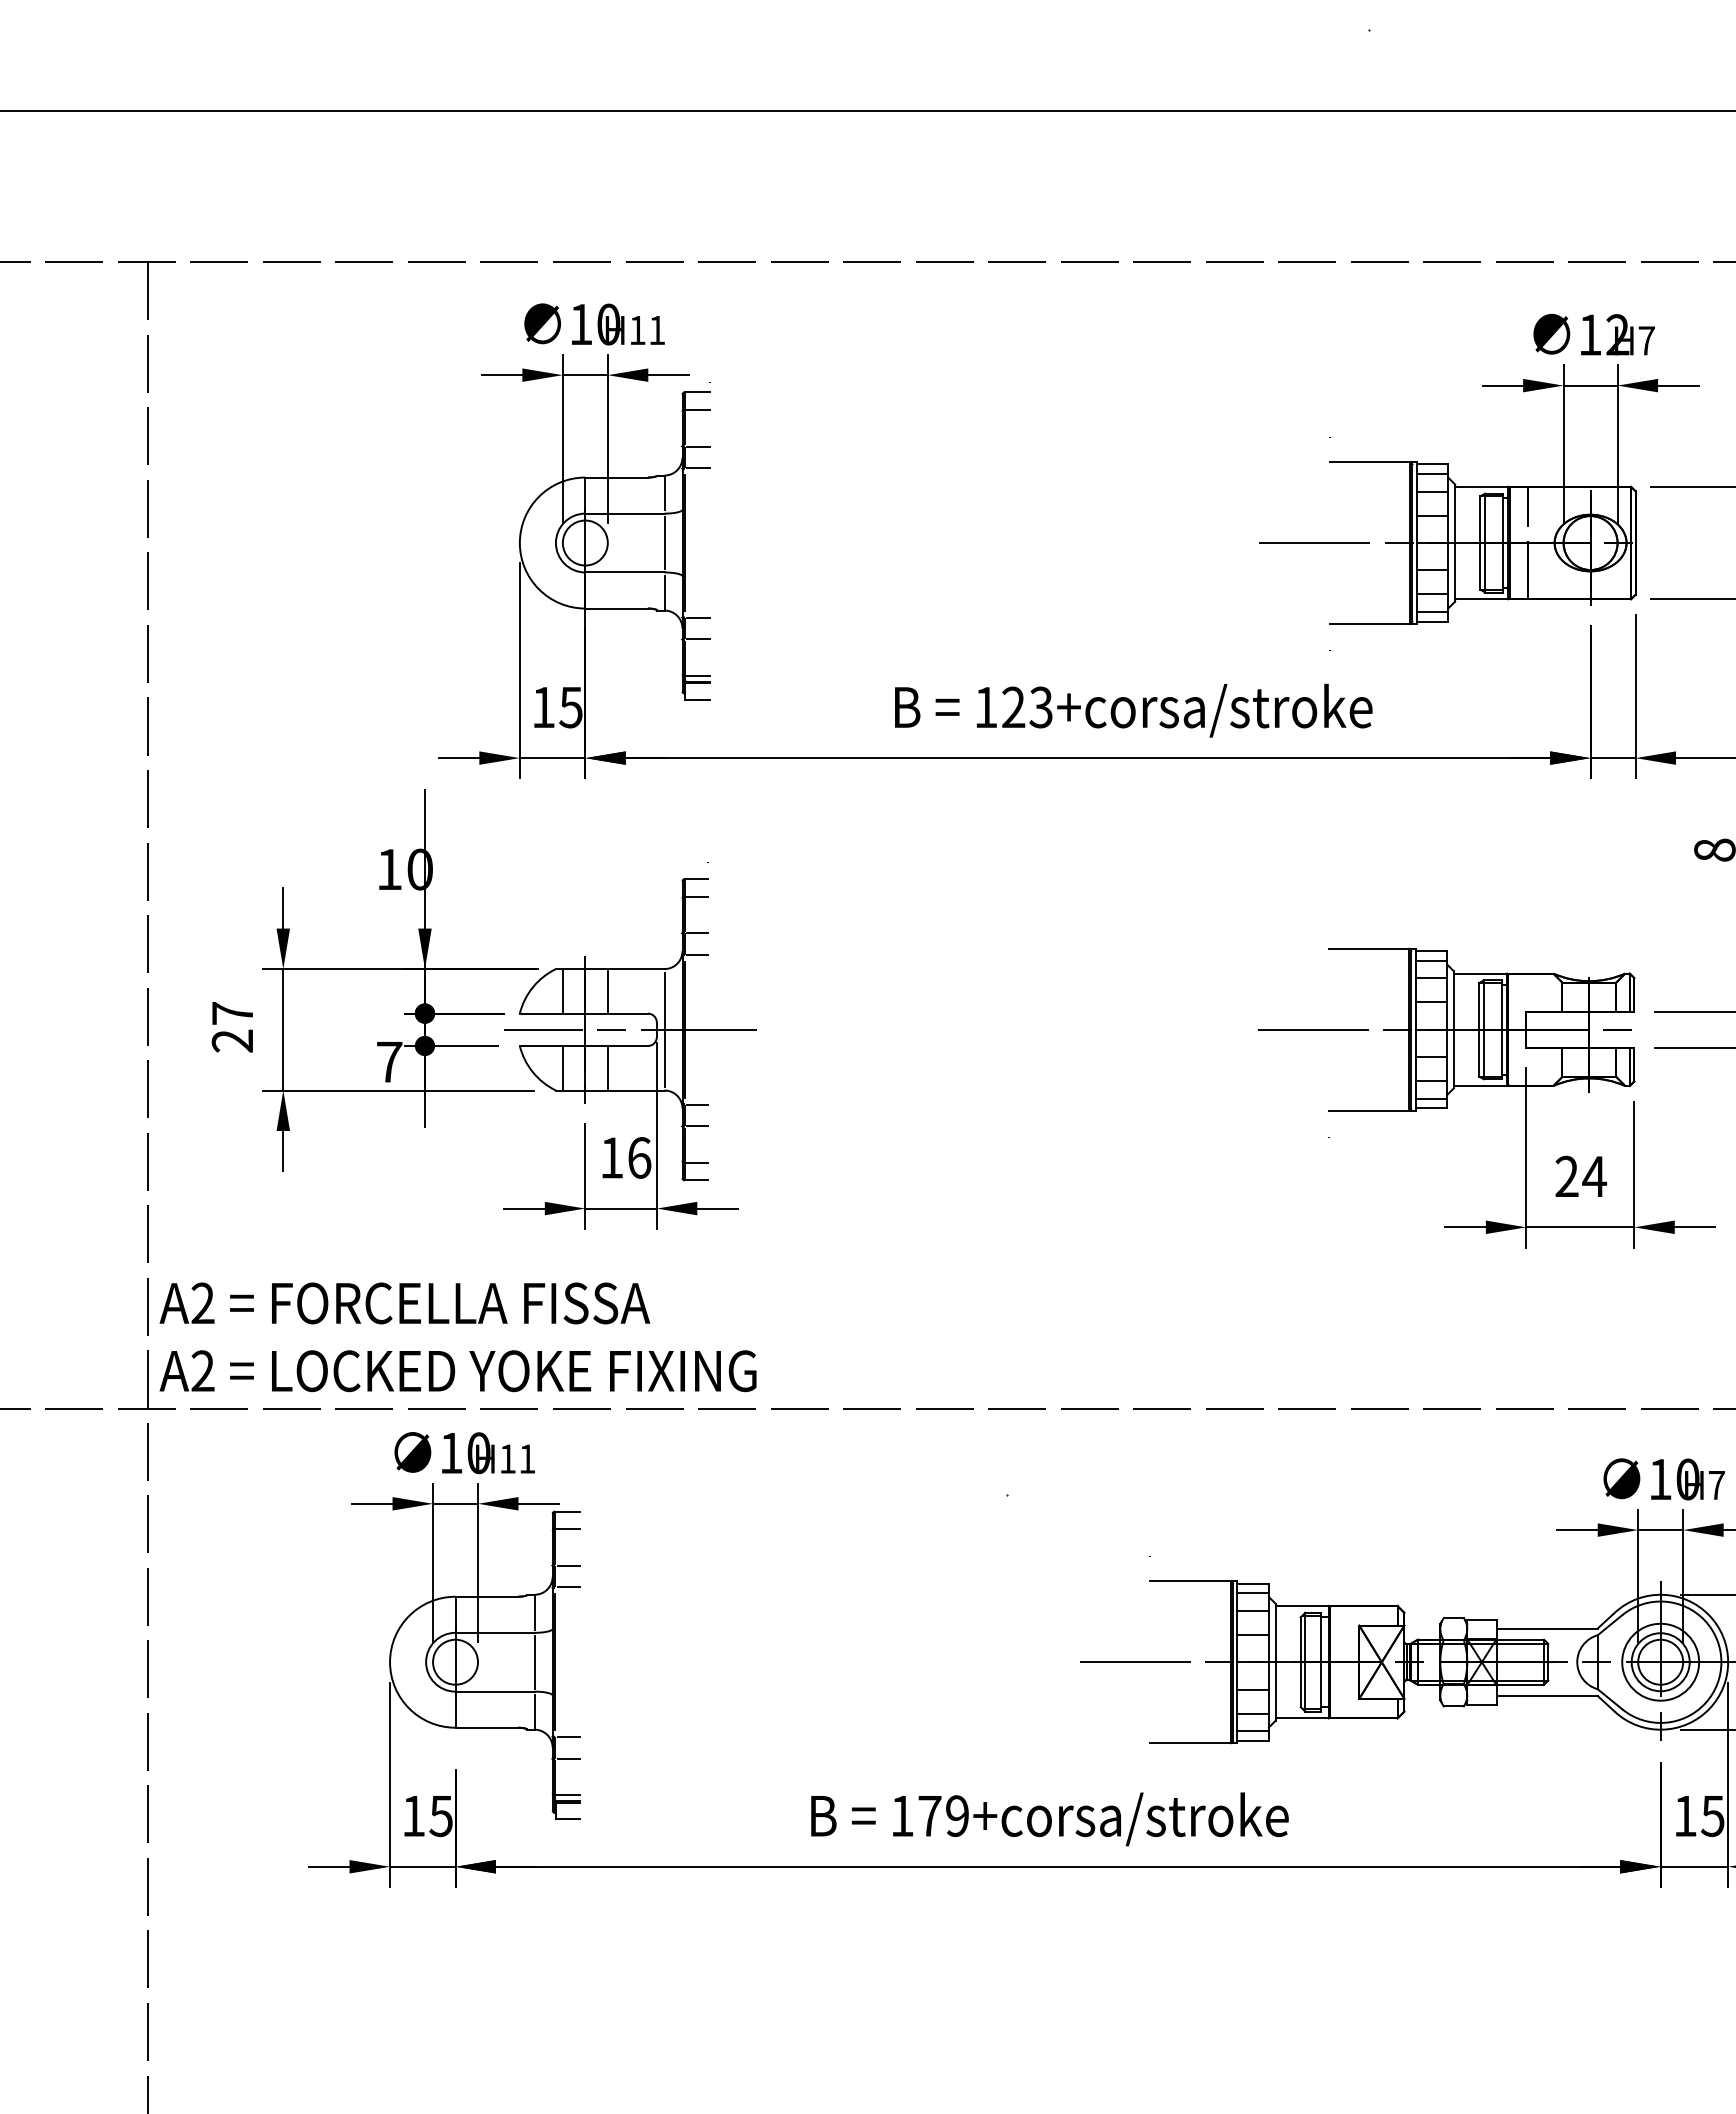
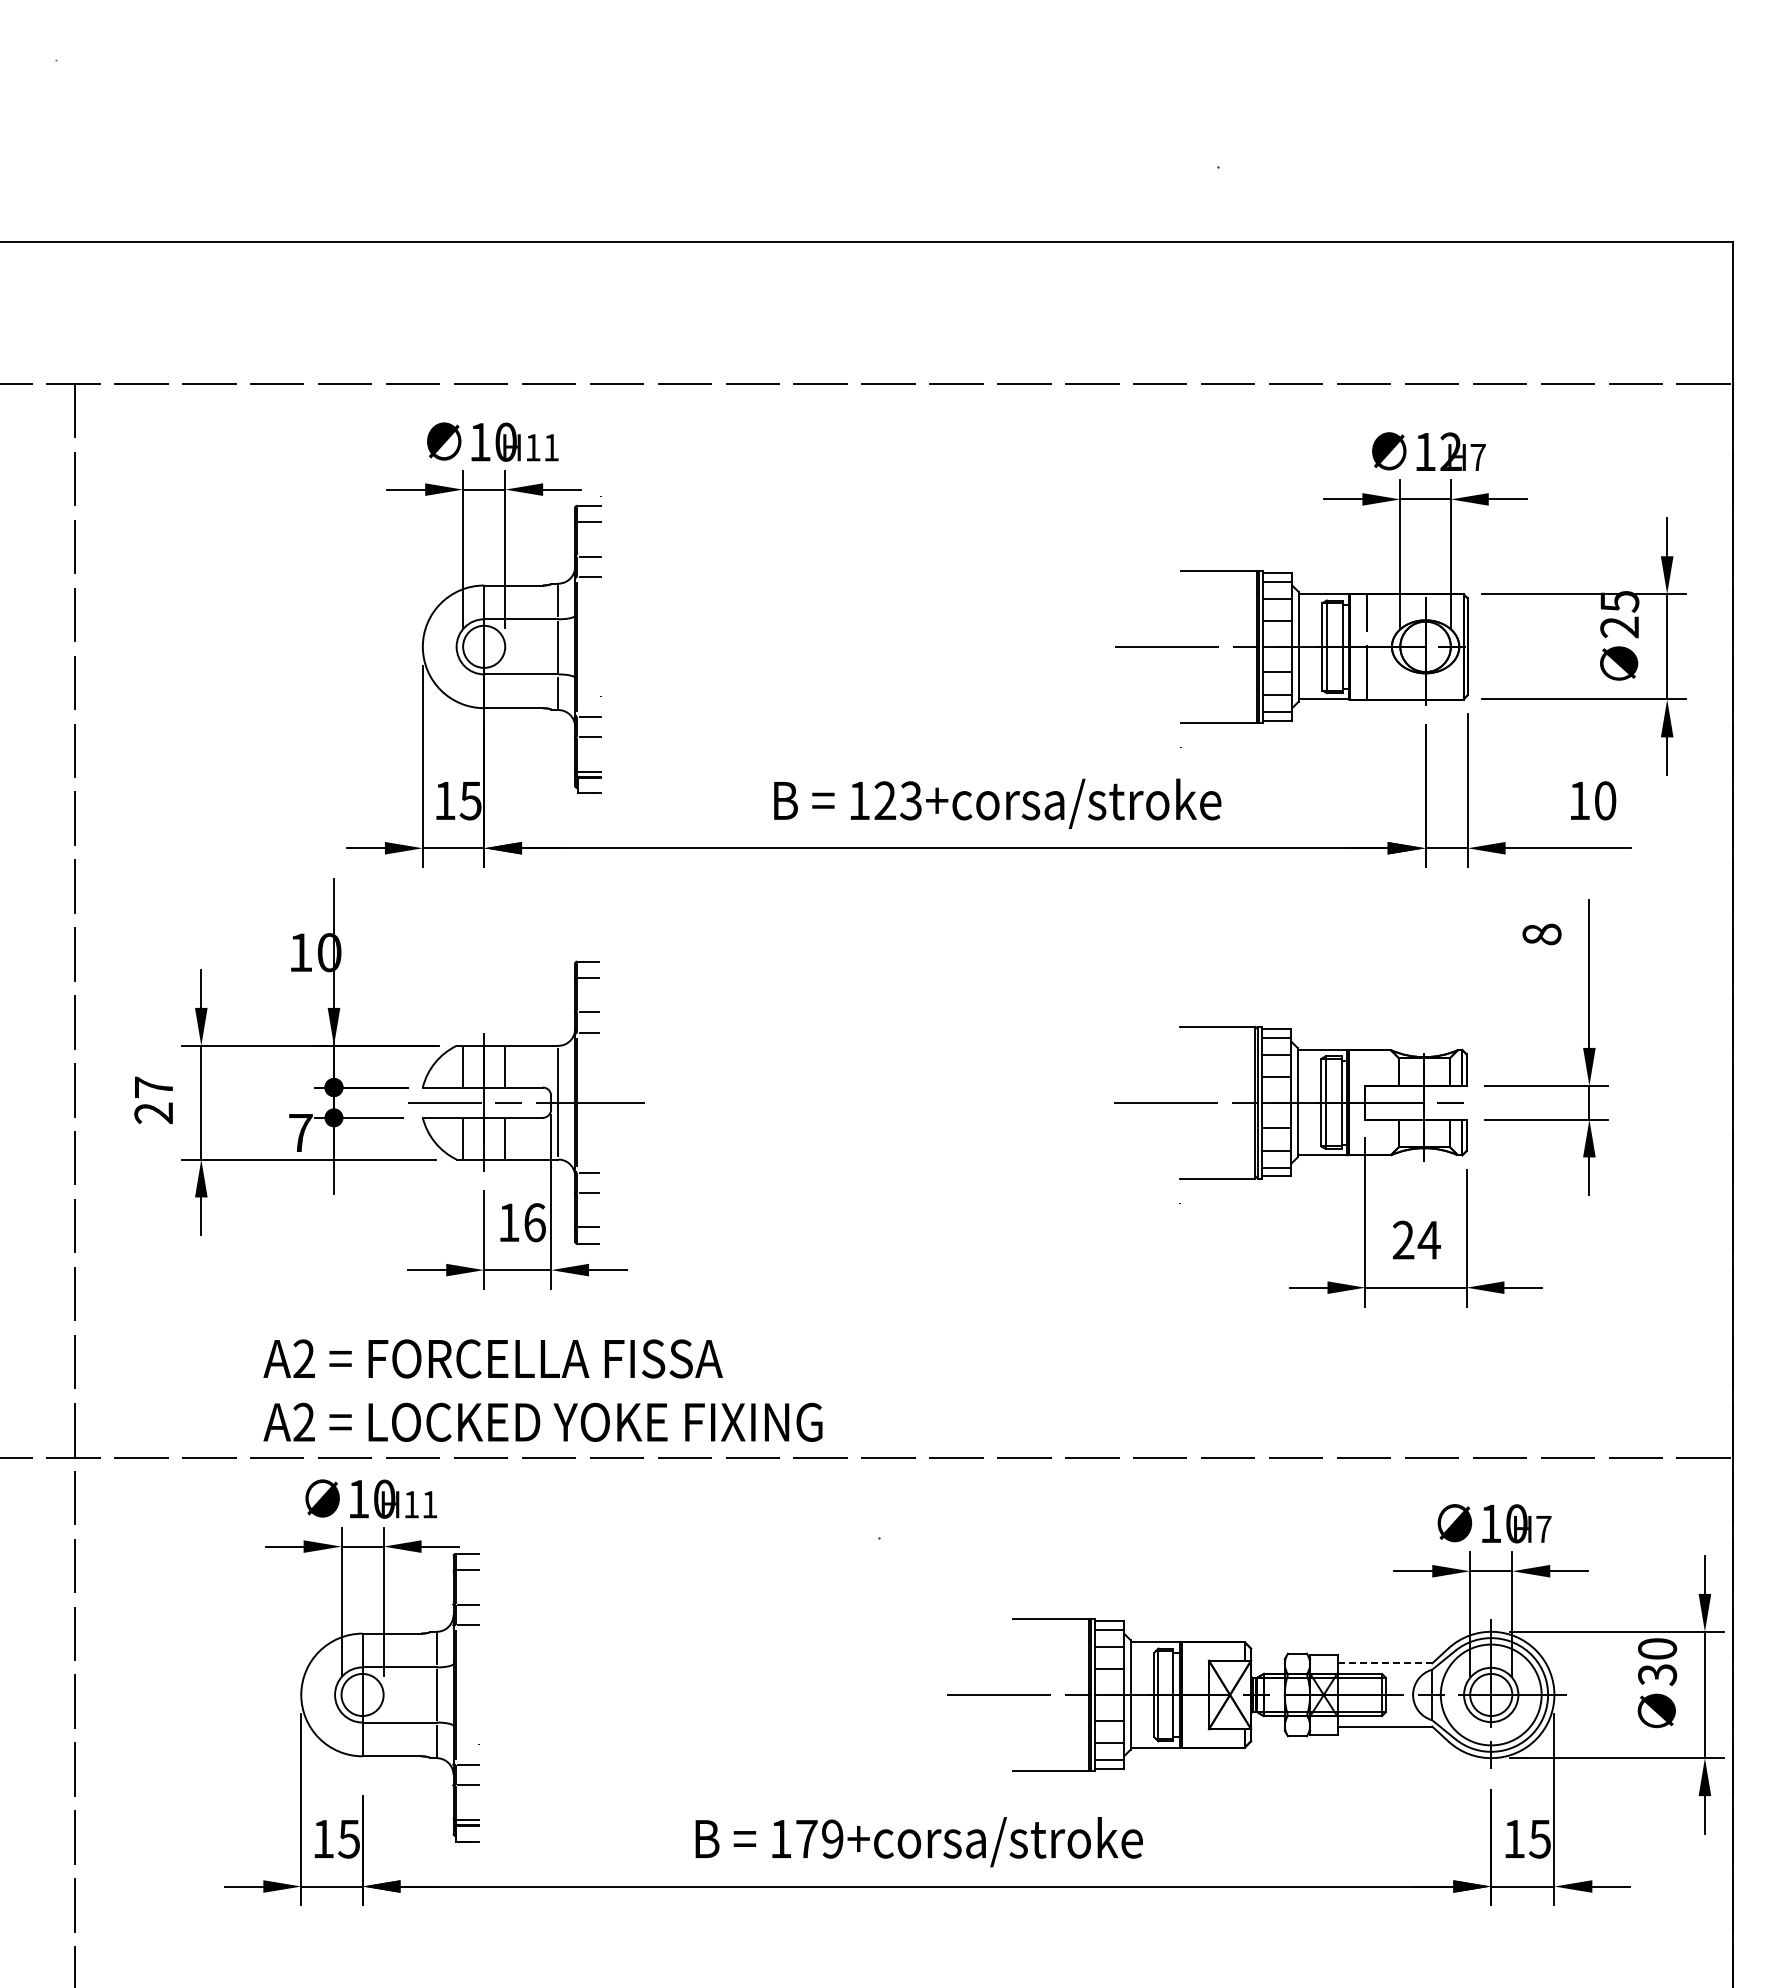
text: (457, 1337) -> (542, 1390), moved
line: (1547, 1628) -> (1385, 1663), solid -> dashed
circle: (1660, 1661) -> (1491, 1694), size x1.4

